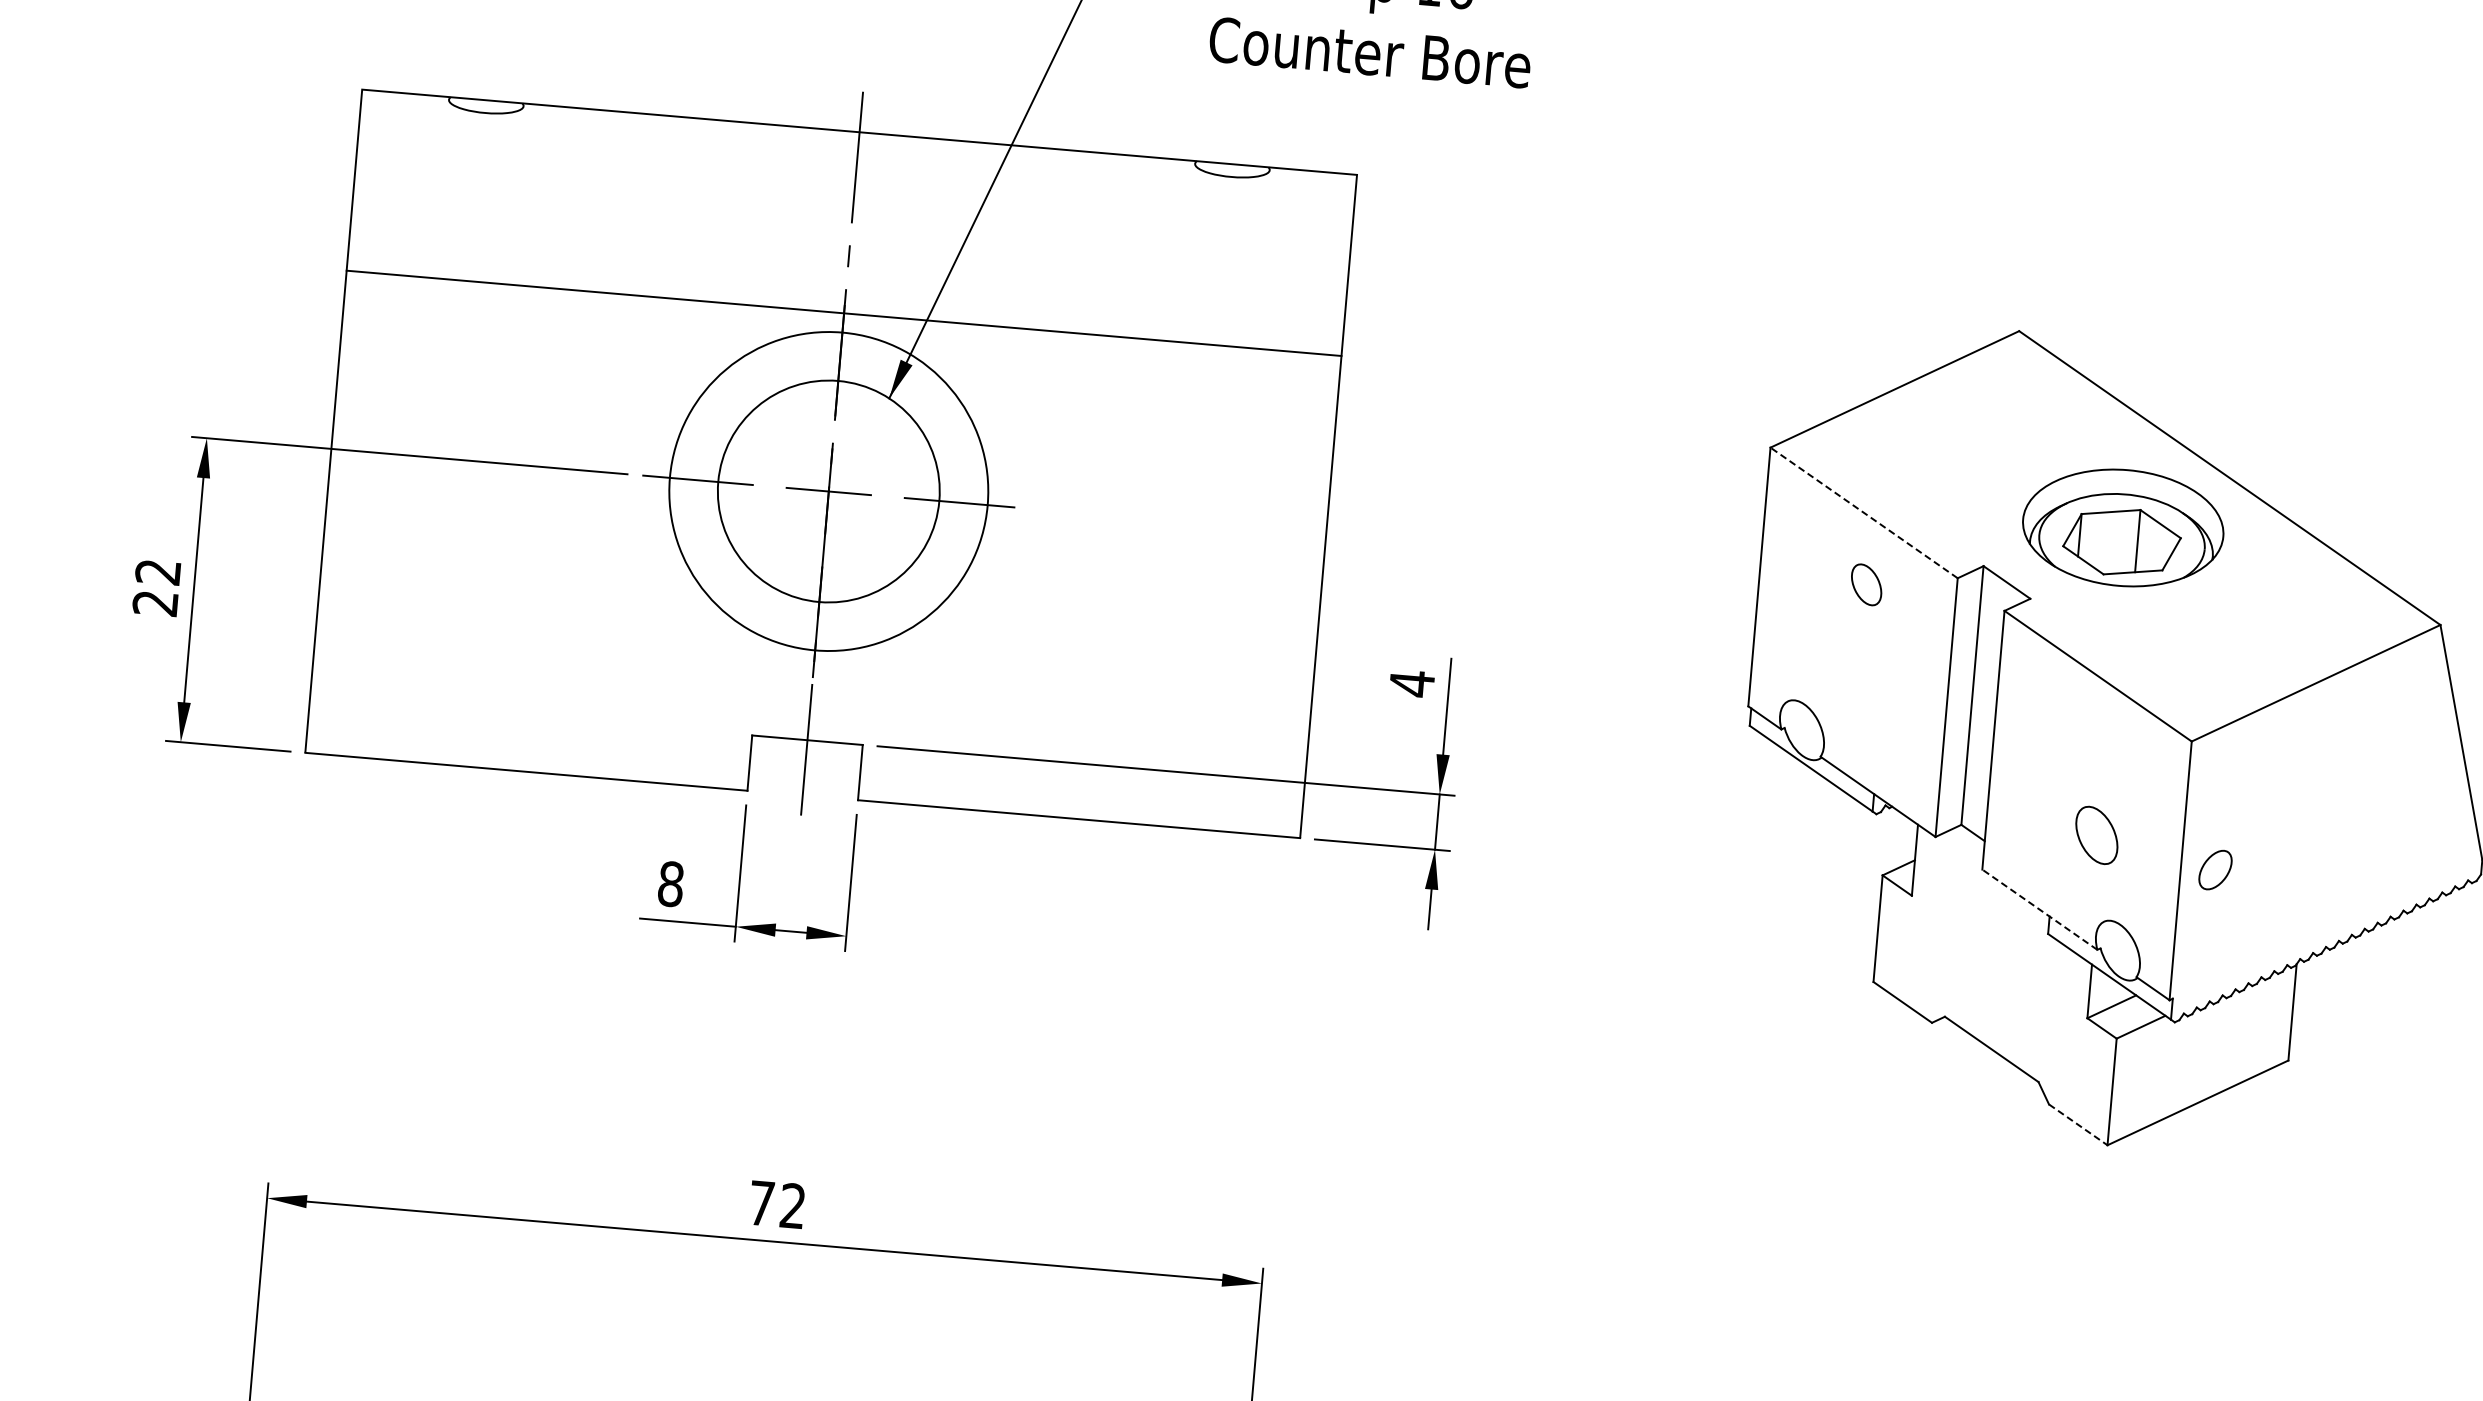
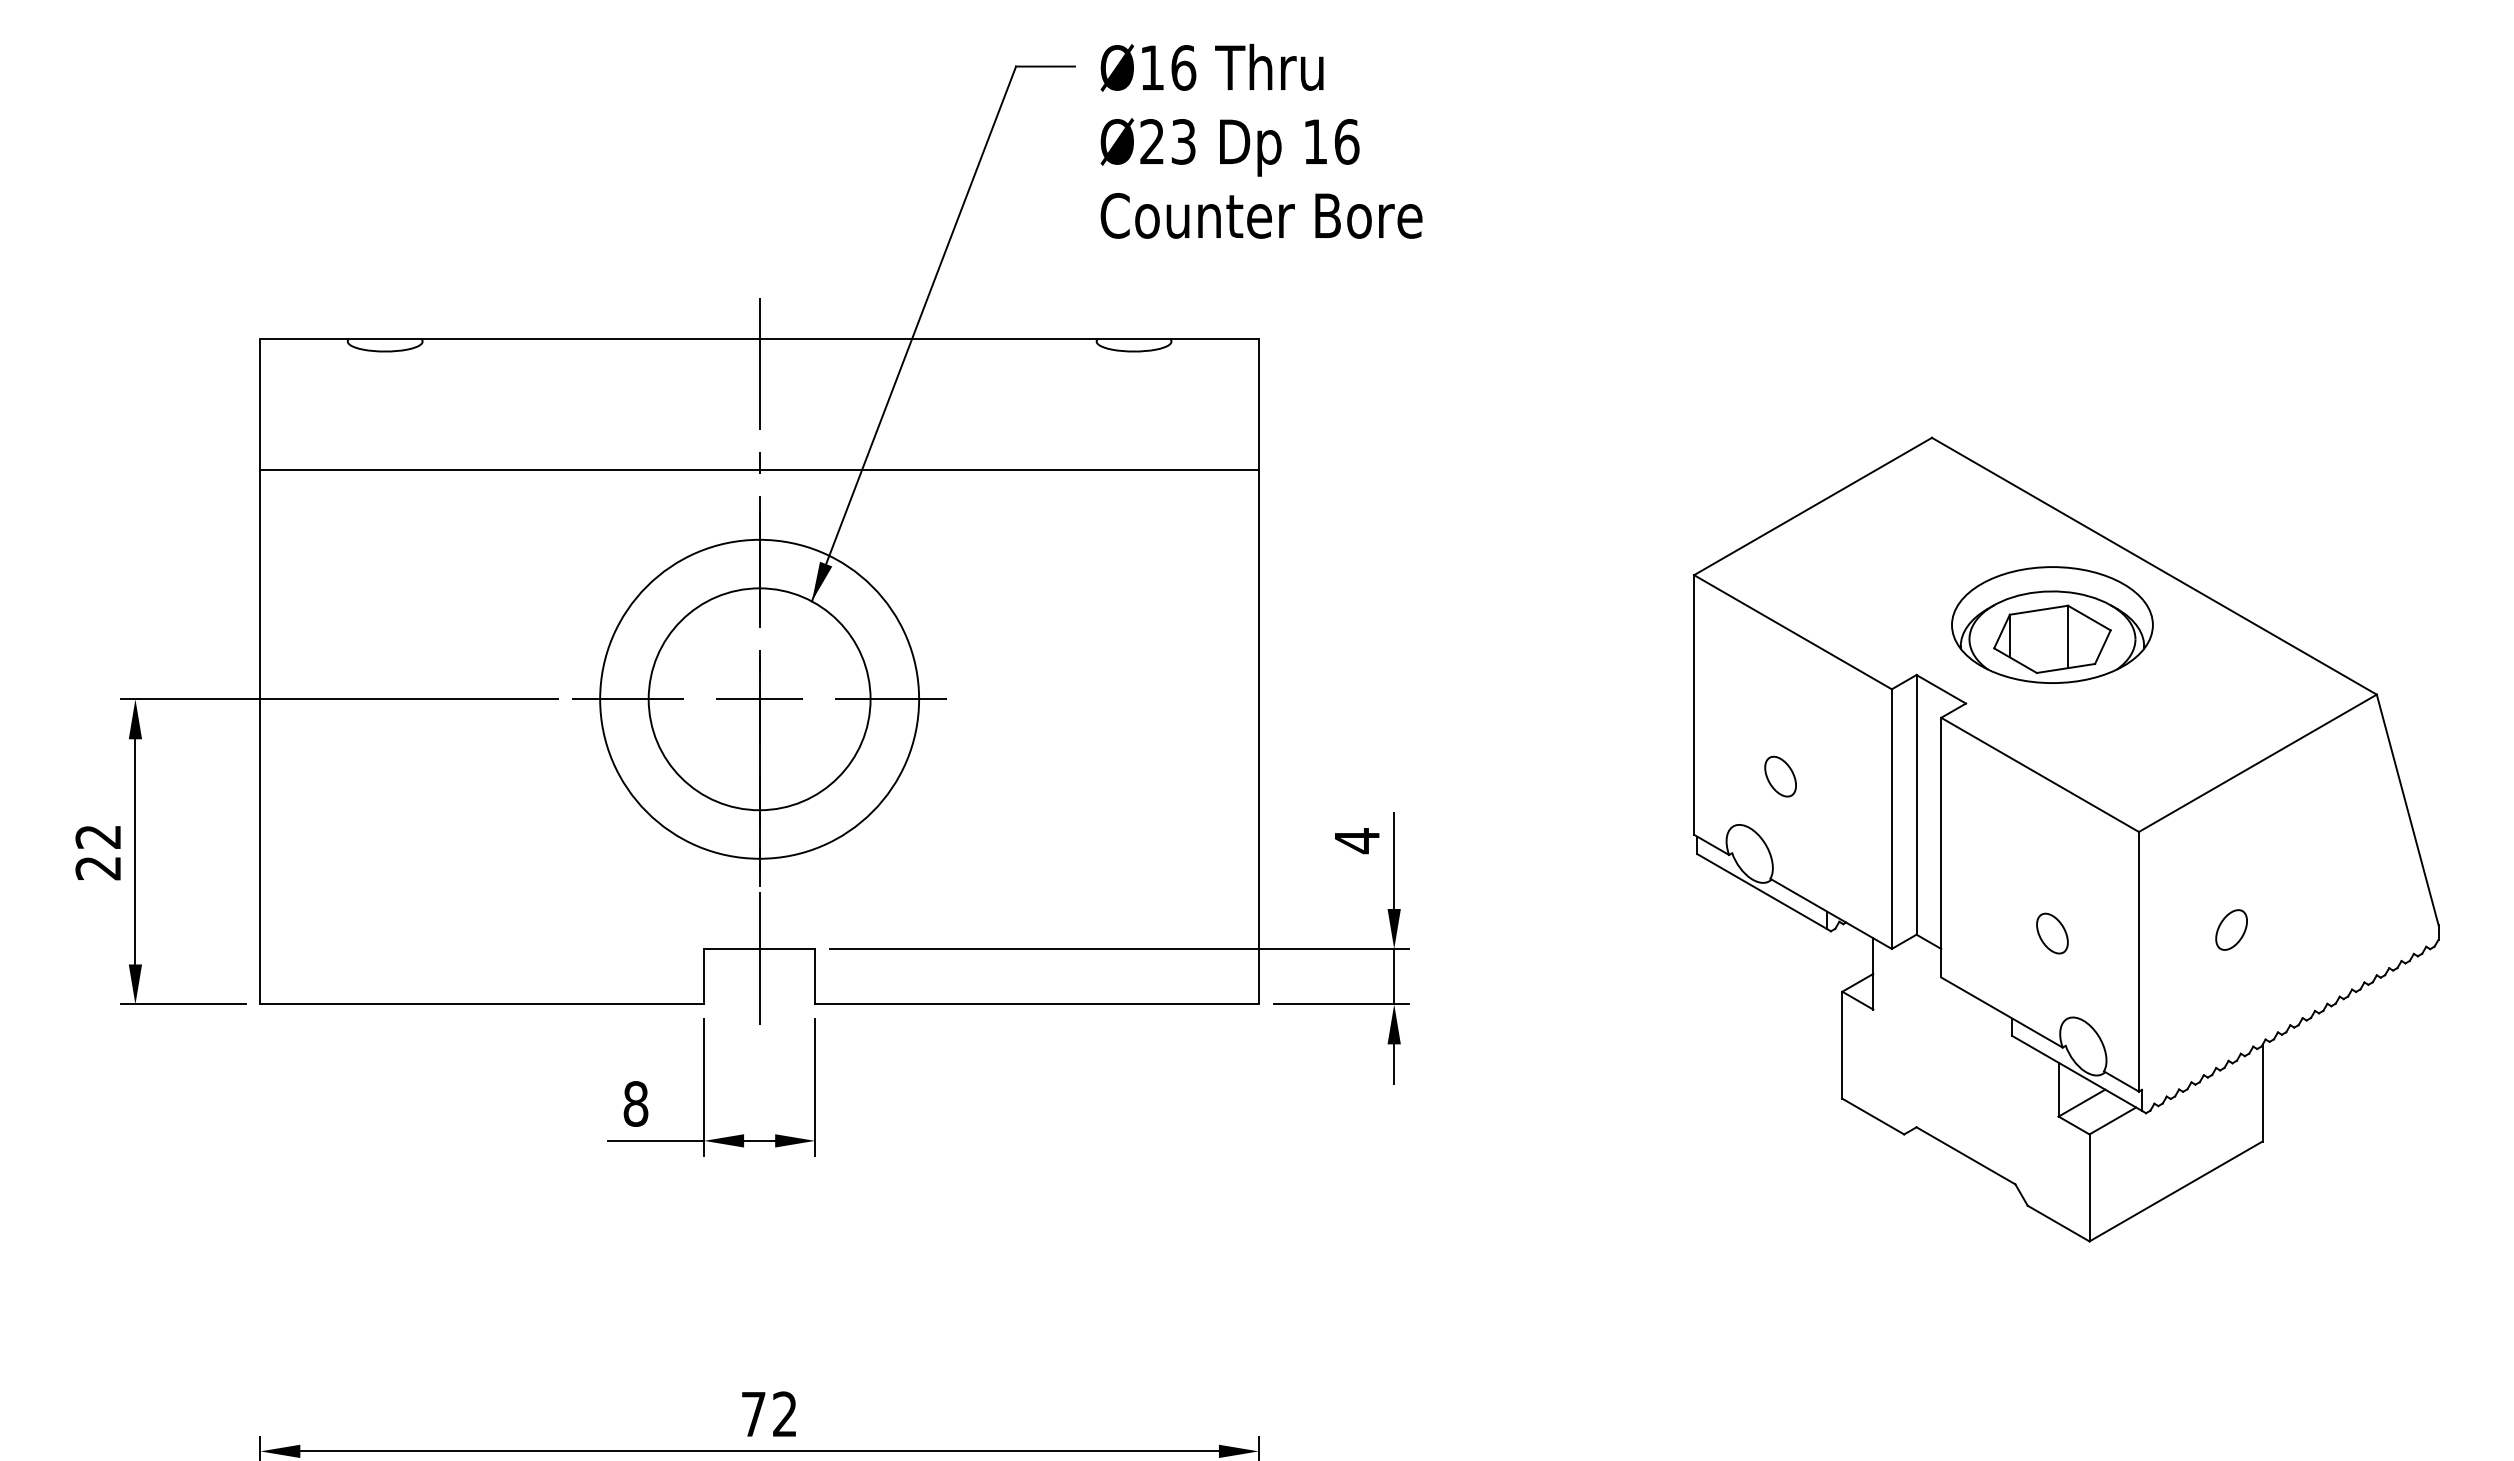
line: (843, 313) -> (759, 470), moved
line: (1863, 512) -> (1792, 631), dashed -> solid
part: (1866, 584) -> (1780, 776), moved
part: (2096, 835) -> (2052, 933), size x0.71
part: (2215, 869) -> (2231, 929), moved
line: (2039, 909) -> (2001, 1012), dashed -> solid
line: (2078, 1124) -> (2058, 1223), dashed -> solid

